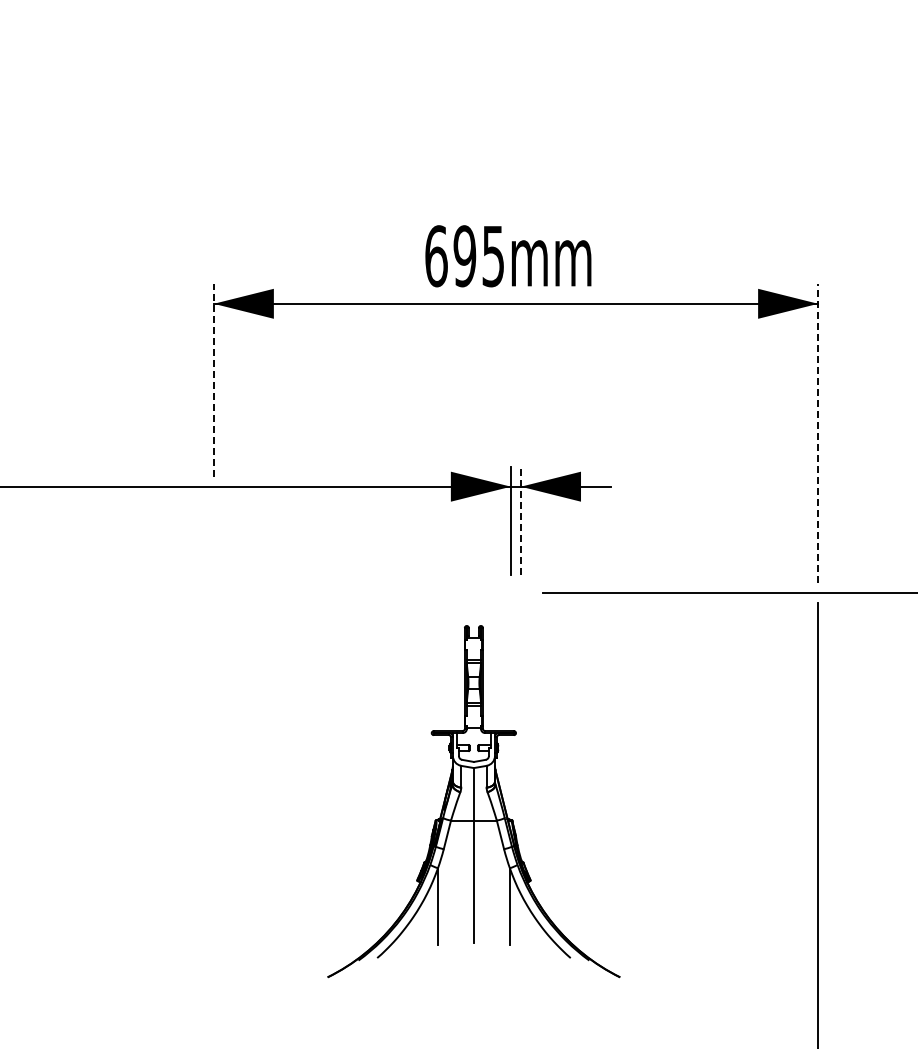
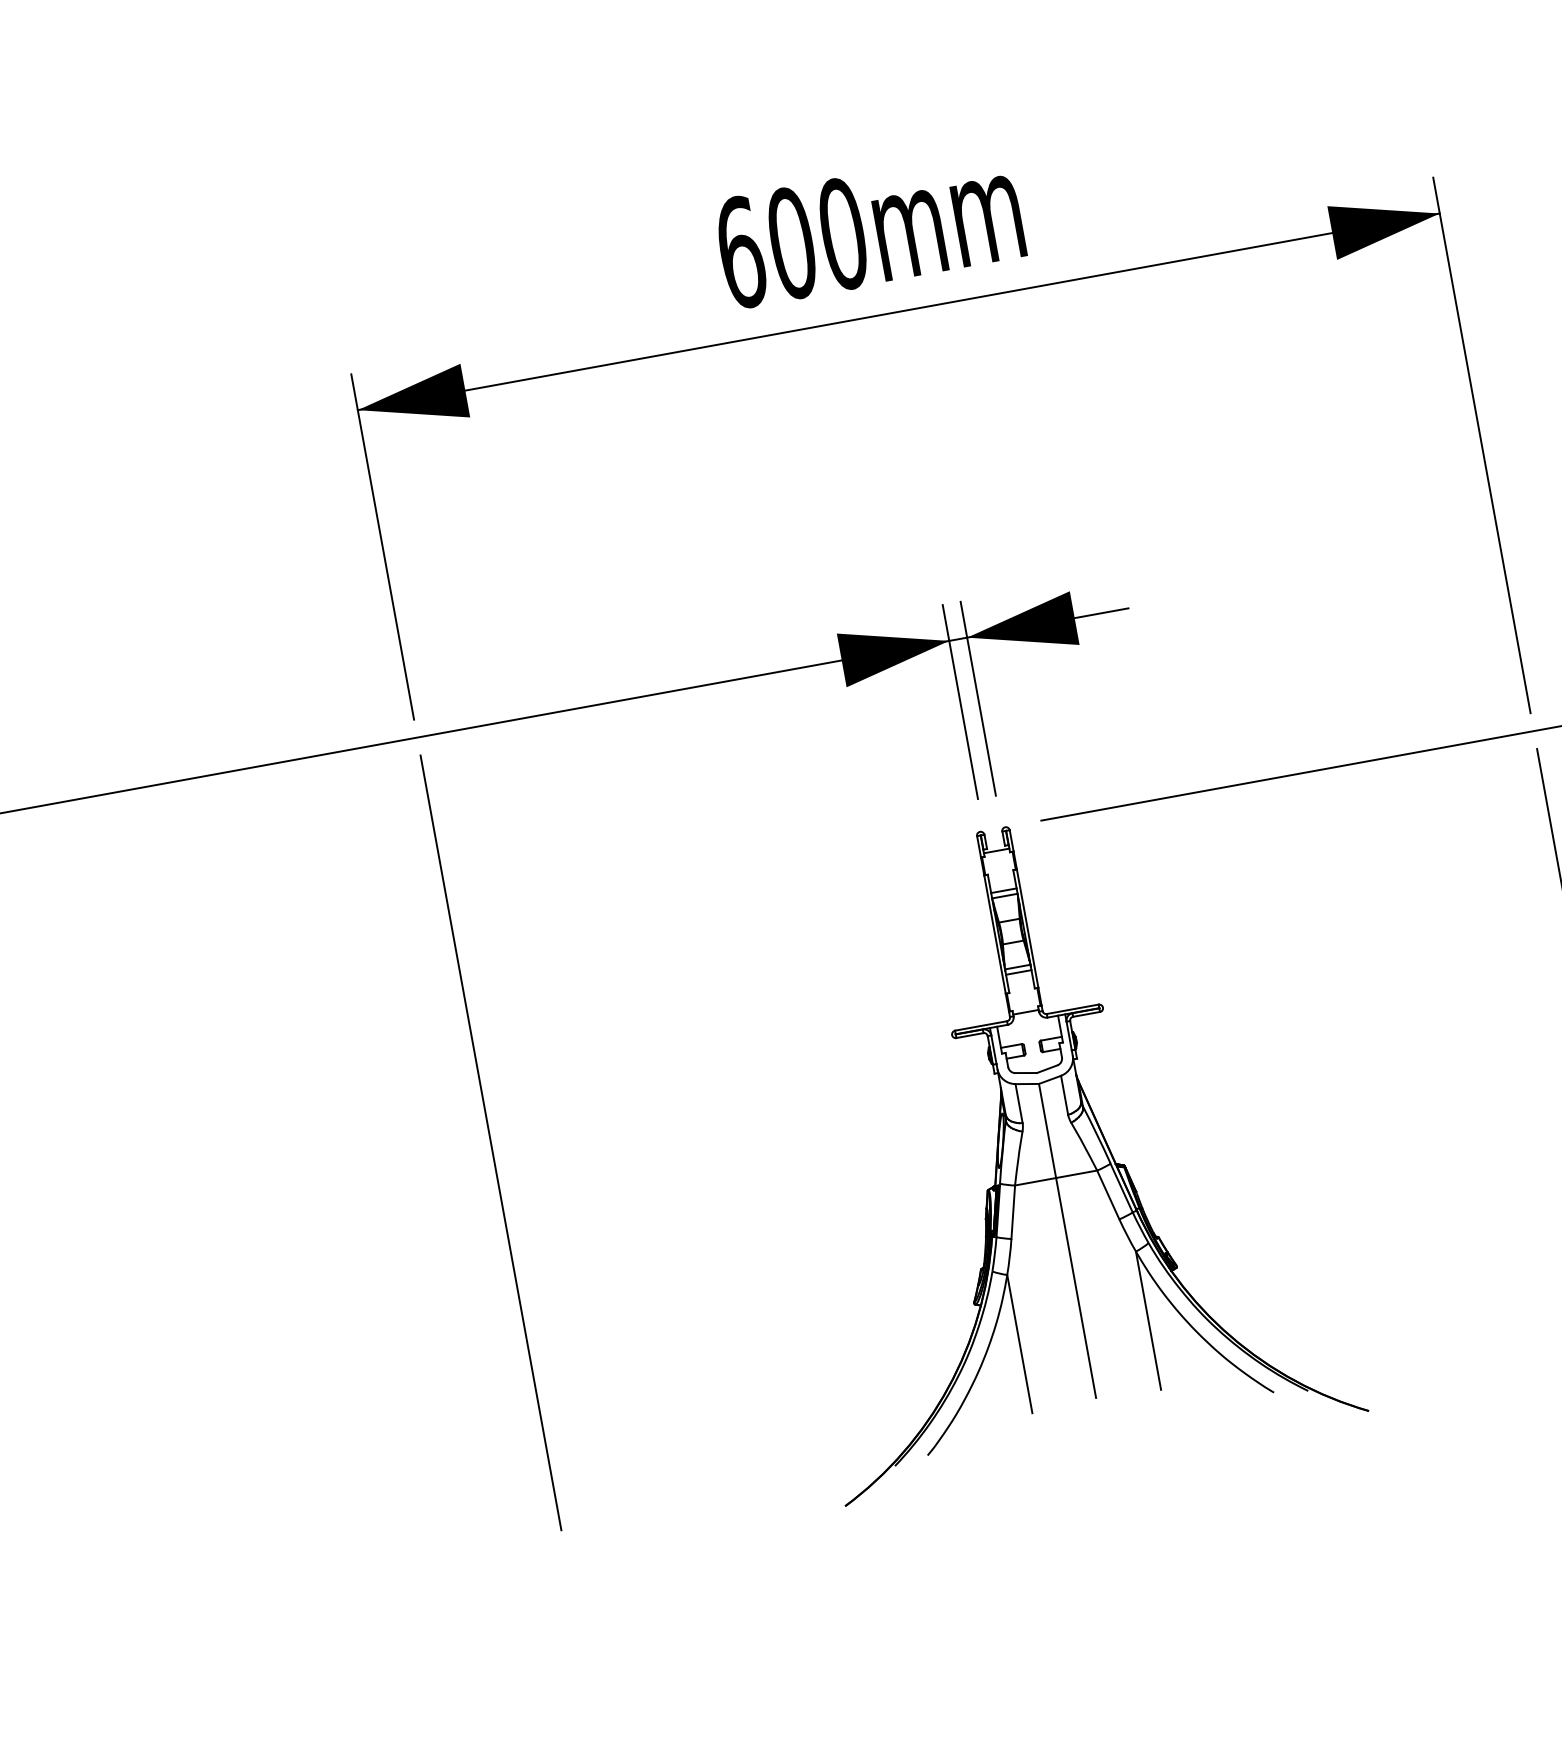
text: (478, 256) -> (816, 239), 695mm -> 600mm
line: (213, 379) -> (381, 545), dashed -> solid
line: (818, 433) -> (1482, 445), dashed -> solid
line: (520, 520) -> (977, 698), dashed -> solid
line: (213, 712) -> (490, 1141), added
part: (473, 801) -> (1049, 1143), moved

